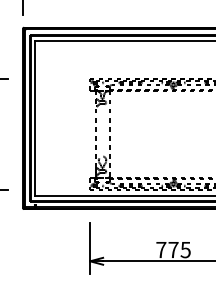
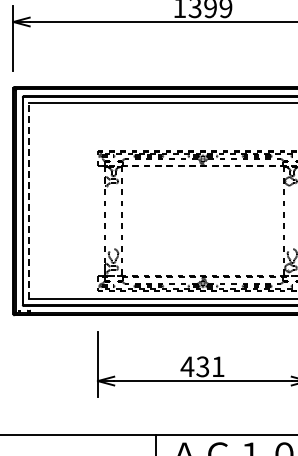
line: (35, 117) -> (28, 200), solid -> dashed
text: (173, 249) -> (202, 366), 775 -> 431

